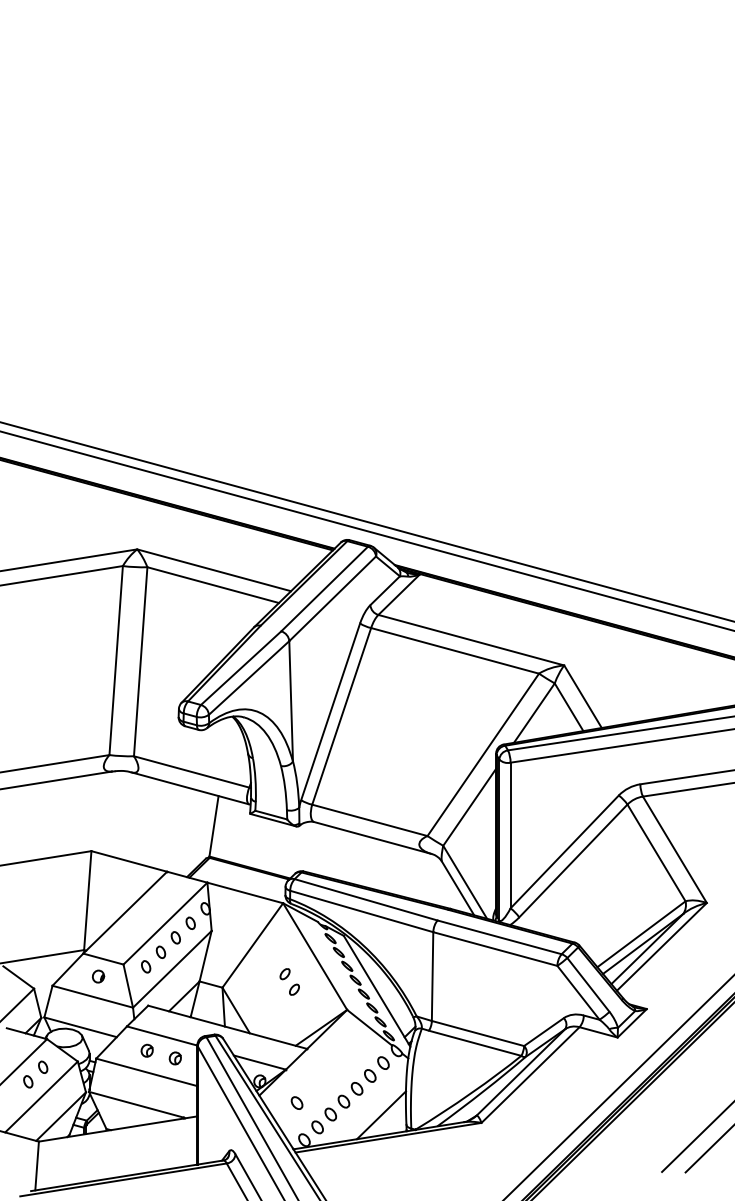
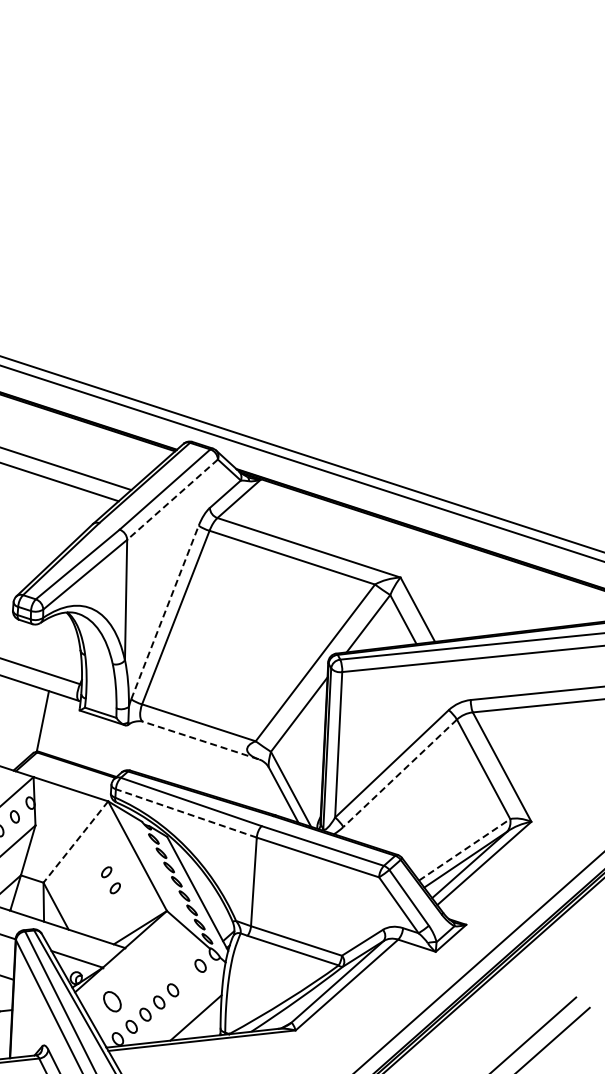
line: (332, 598) -> (172, 499), solid -> dashed
line: (330, 711) -> (164, 612), solid -> dashed
line: (372, 837) -> (200, 740), solid -> dashed
line: (573, 861) -> (400, 773), solid -> dashed
line: (361, 911) -> (186, 813), solid -> dashed
line: (641, 933) -> (464, 849), solid -> dashed
line: (252, 945) -> (75, 842), solid -> dashed
part: (370, 1075) -> (187, 977), removed
part: (296, 1102) -> (111, 1001), size x1.6

